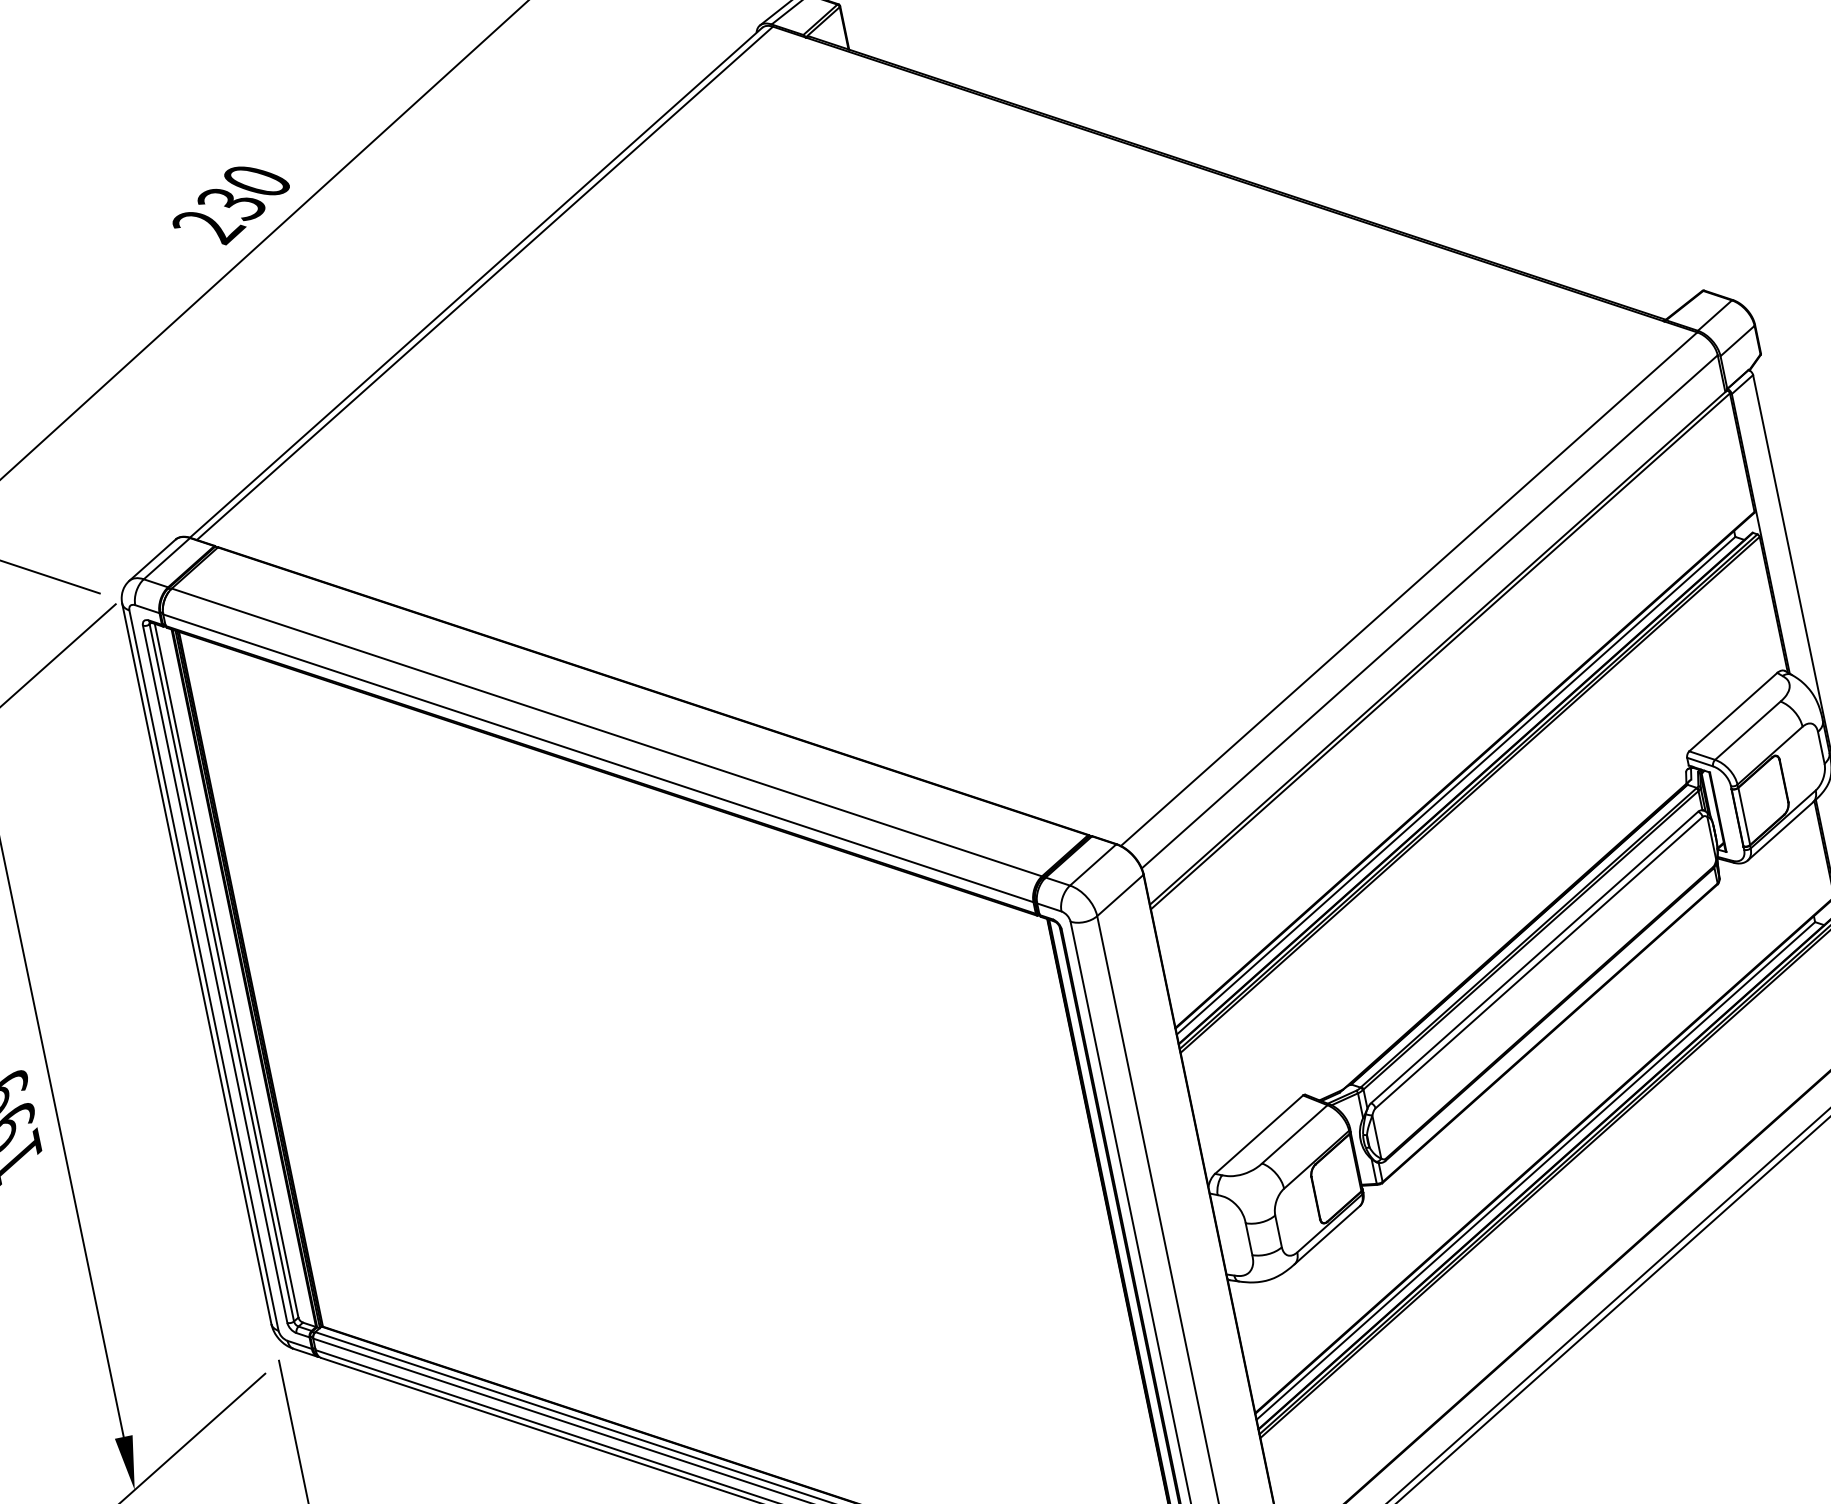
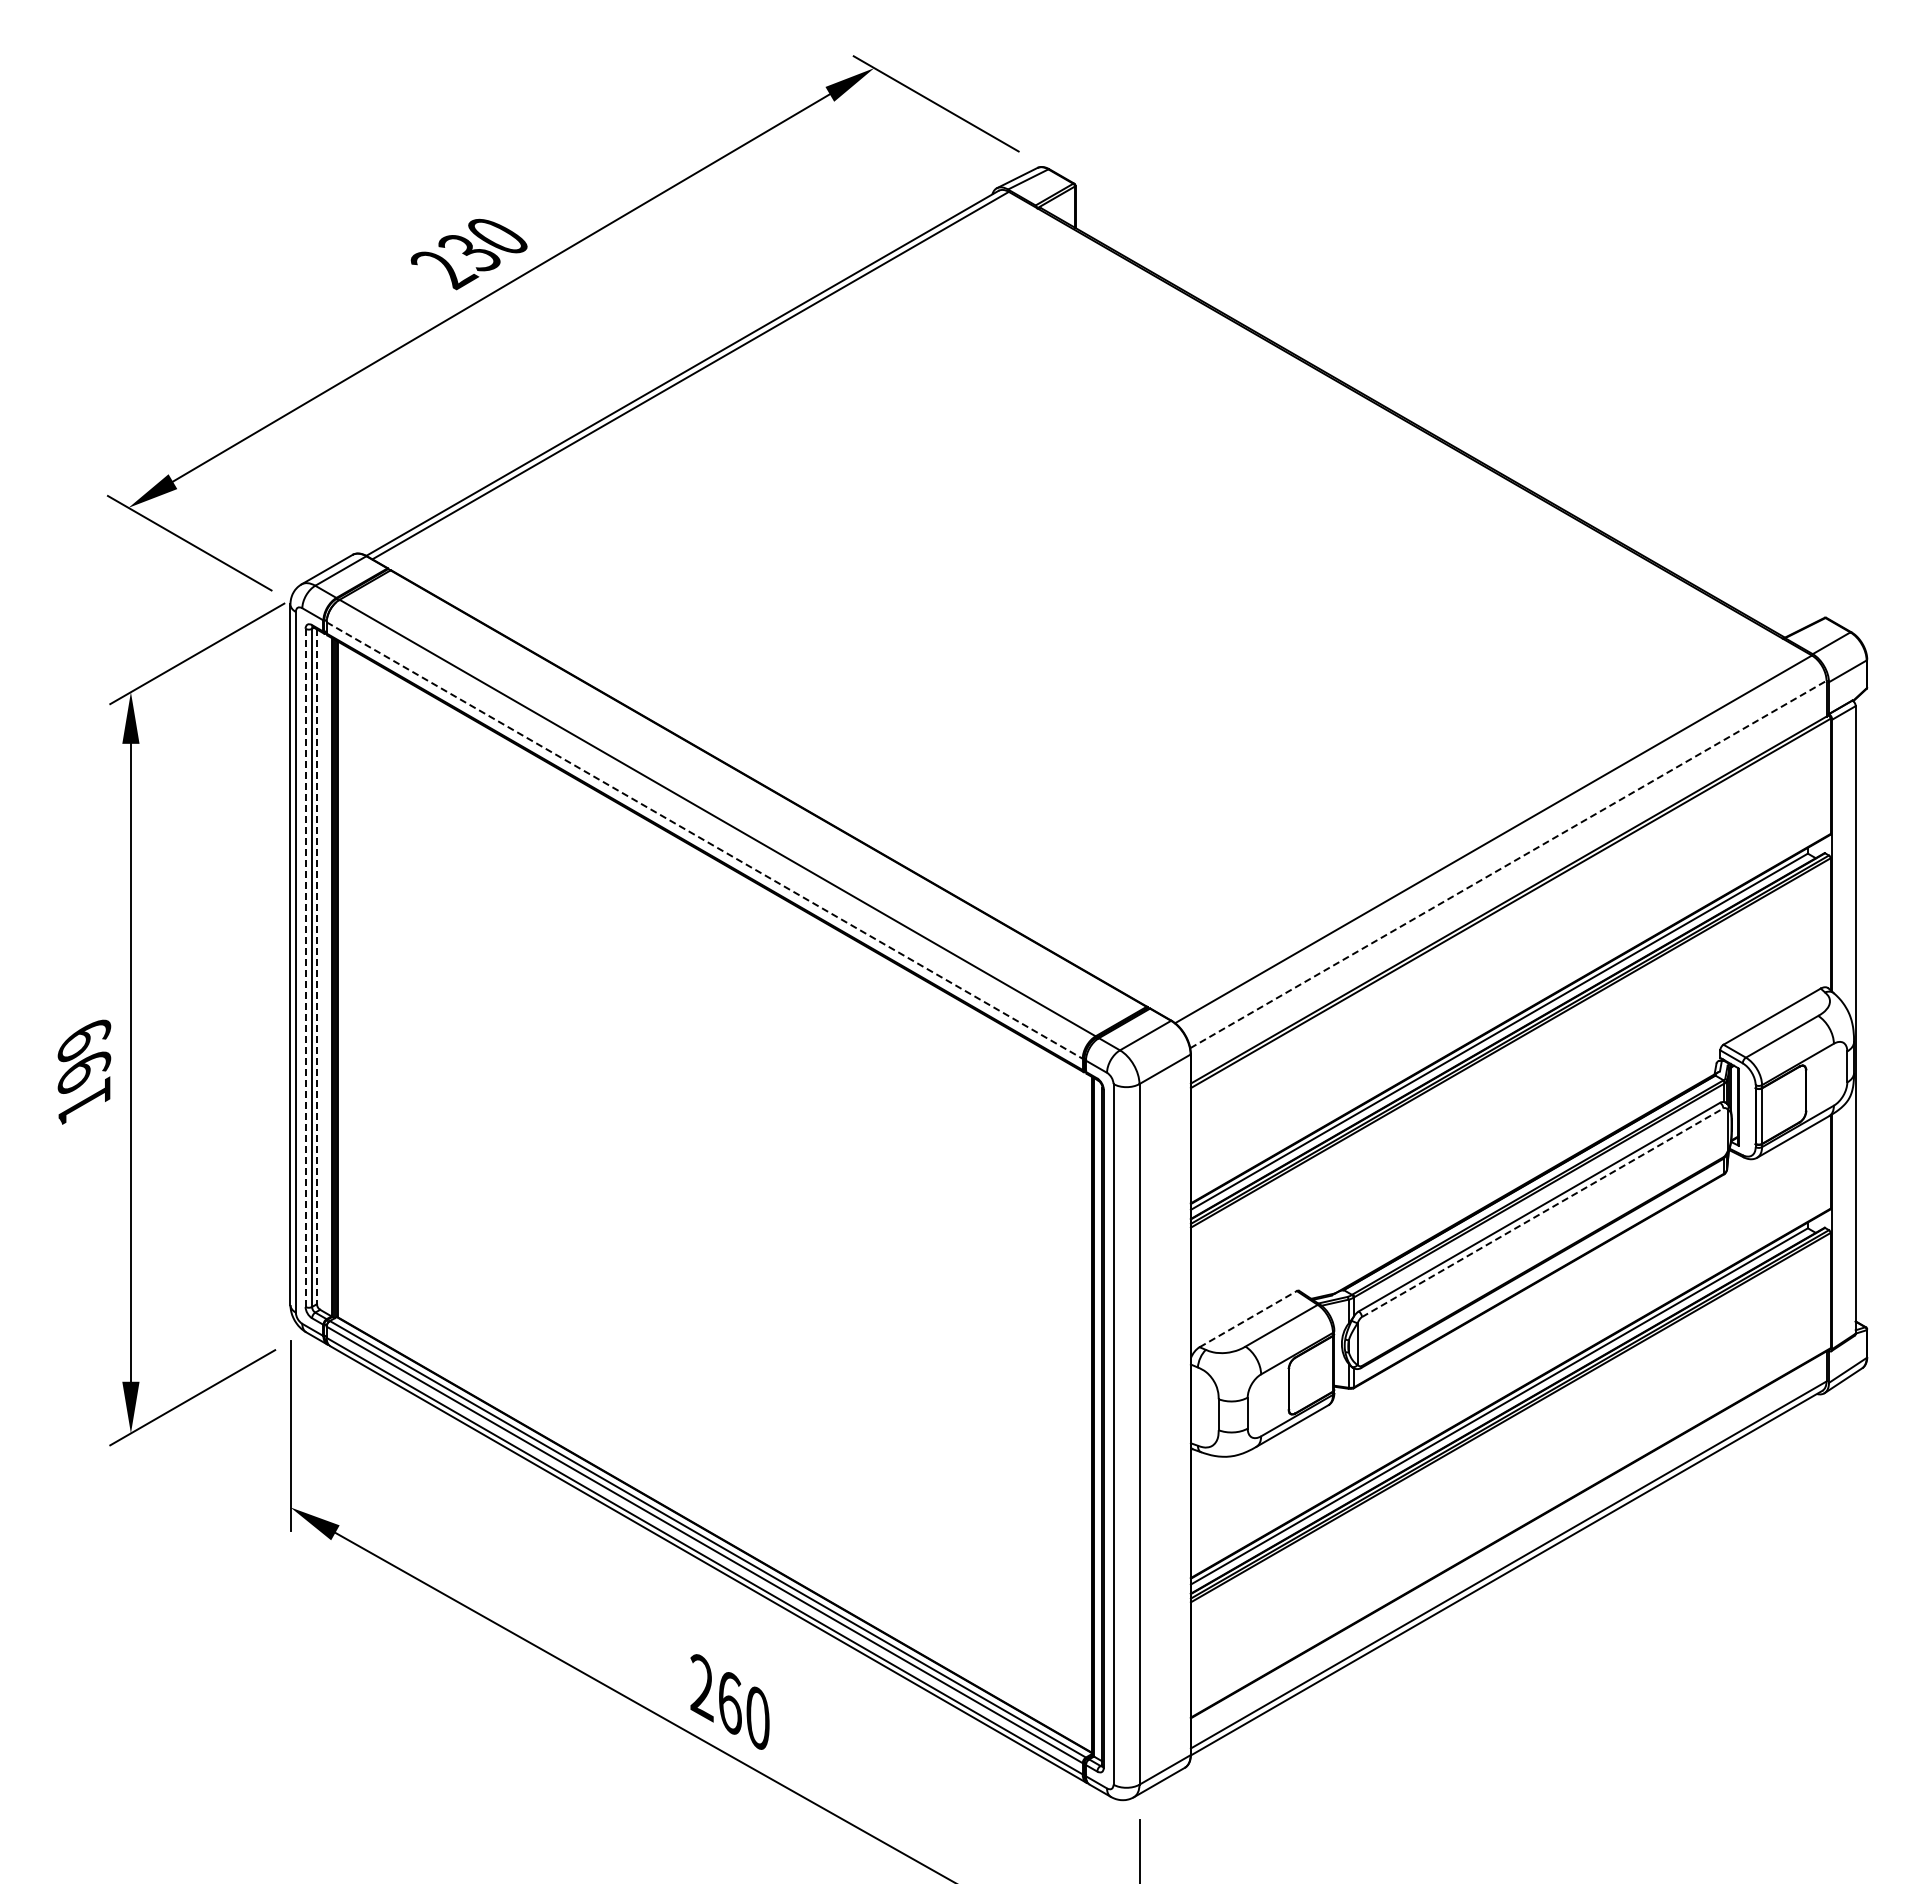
line: (1429, 611) -> (1508, 864), solid -> dashed
line: (599, 758) -> (705, 840), solid -> dashed
line: (1538, 962) -> (1542, 1212), solid -> dashed
line: (226, 971) -> (316, 967), solid -> dashed
line: (215, 974) -> (305, 968), solid -> dashed
line: (1259, 1133) -> (1248, 1318), solid -> dashed

